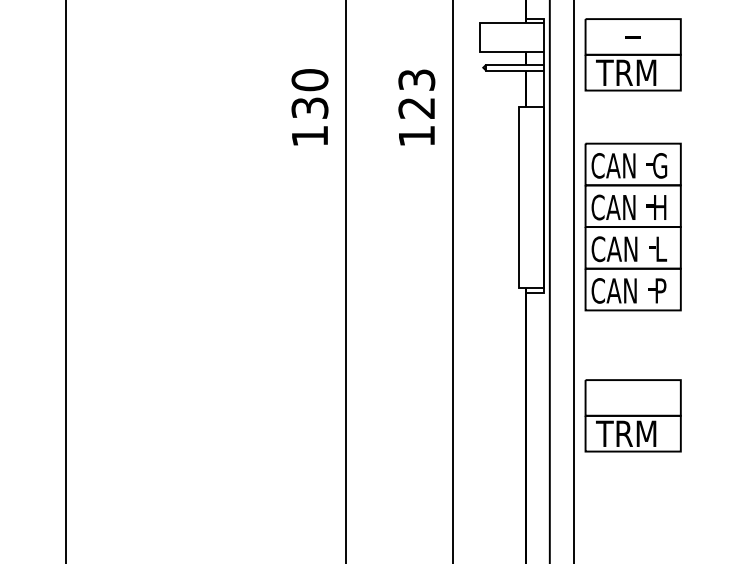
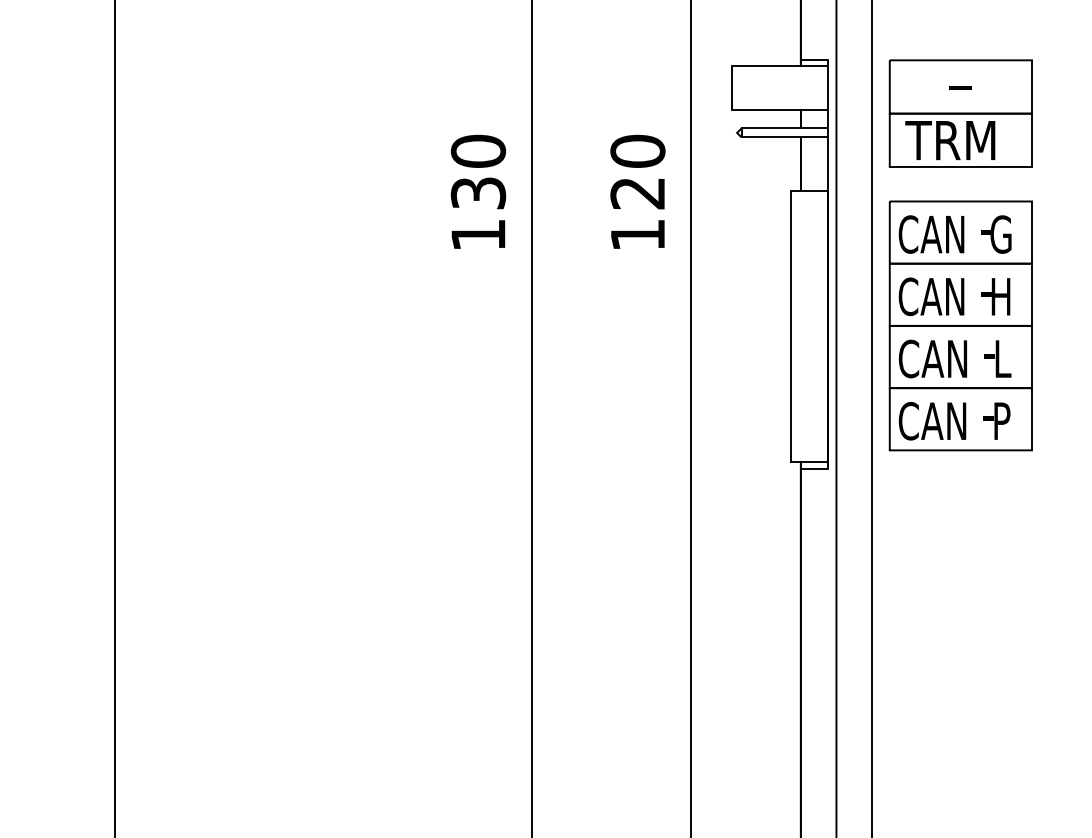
text: (416, 80) -> (637, 151), 123 -> 120
part: (632, 226) -> (959, 325), moved
part: (632, 415) -> (959, 651), removed

